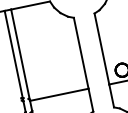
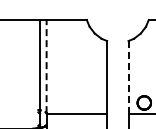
line: (101, 48) -> (128, 77), solid -> dashed
line: (20, 54) -> (46, 66), solid -> dashed

